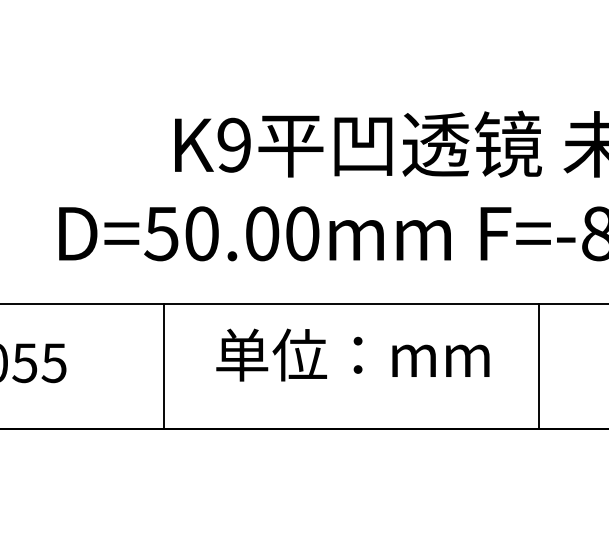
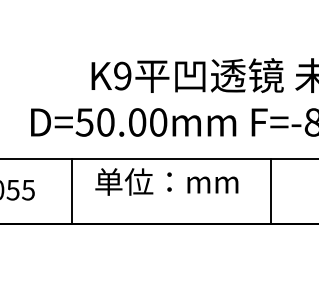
text: (352, 354) -> (166, 181), moved
line: (165, 365) -> (72, 191), moved
line: (539, 365) -> (271, 191), moved

